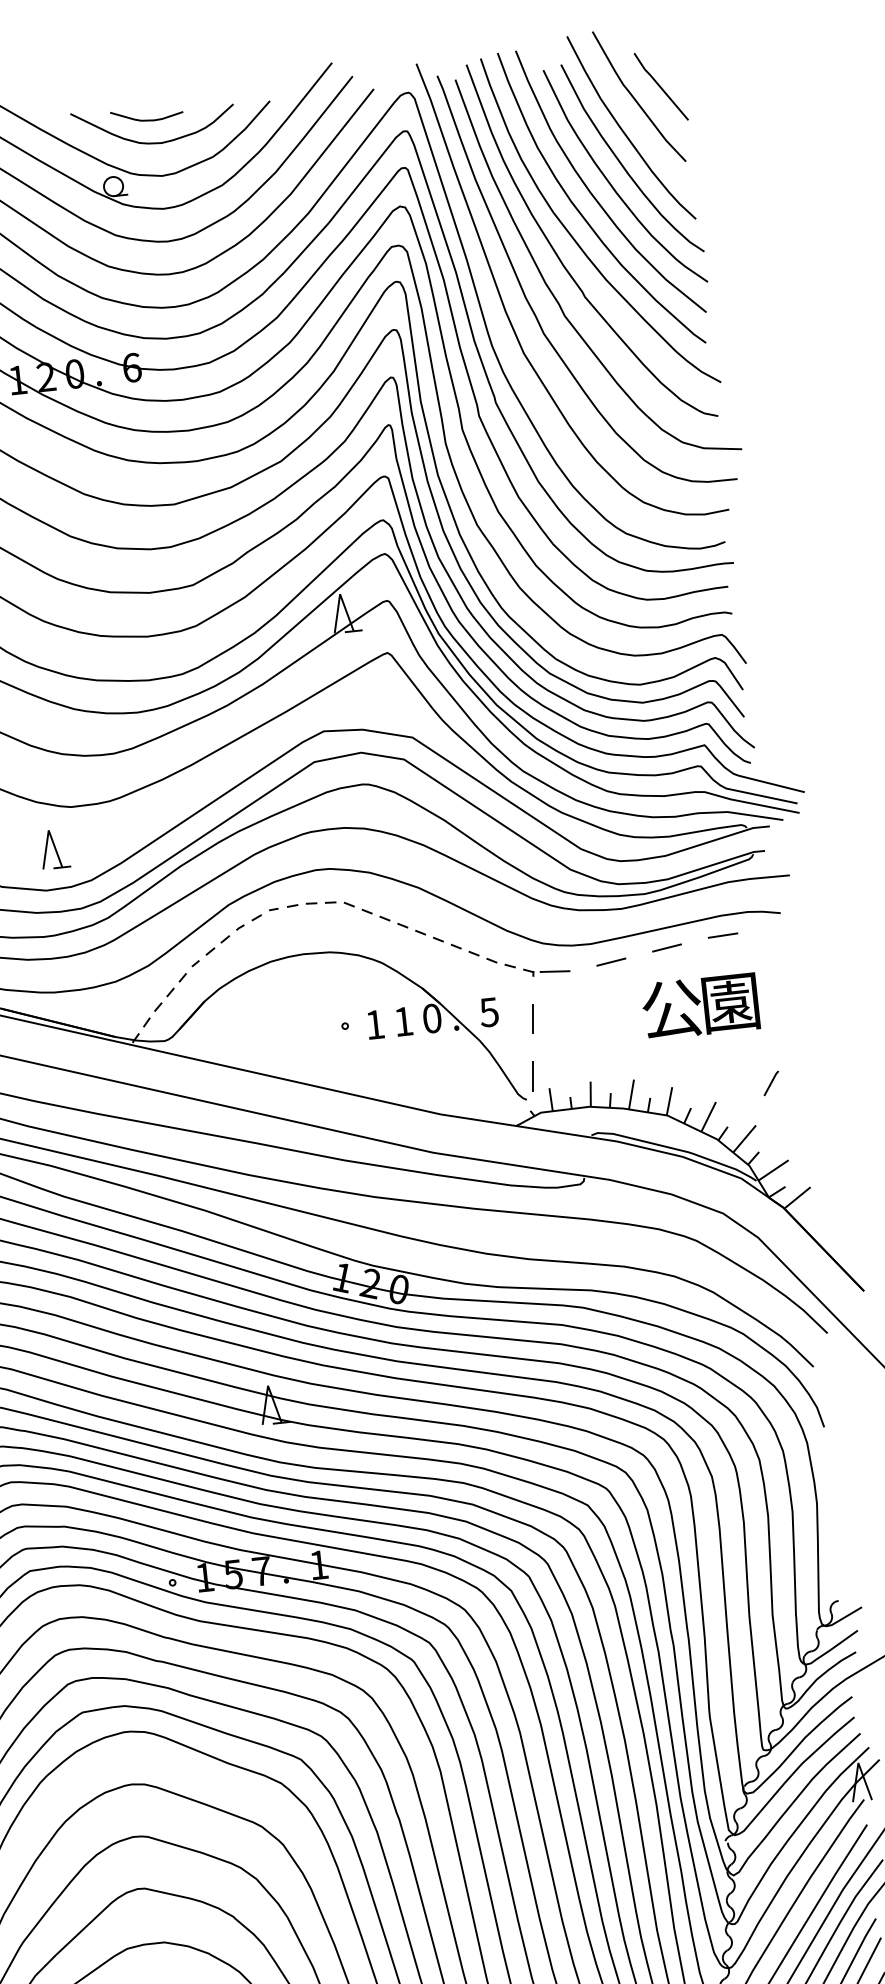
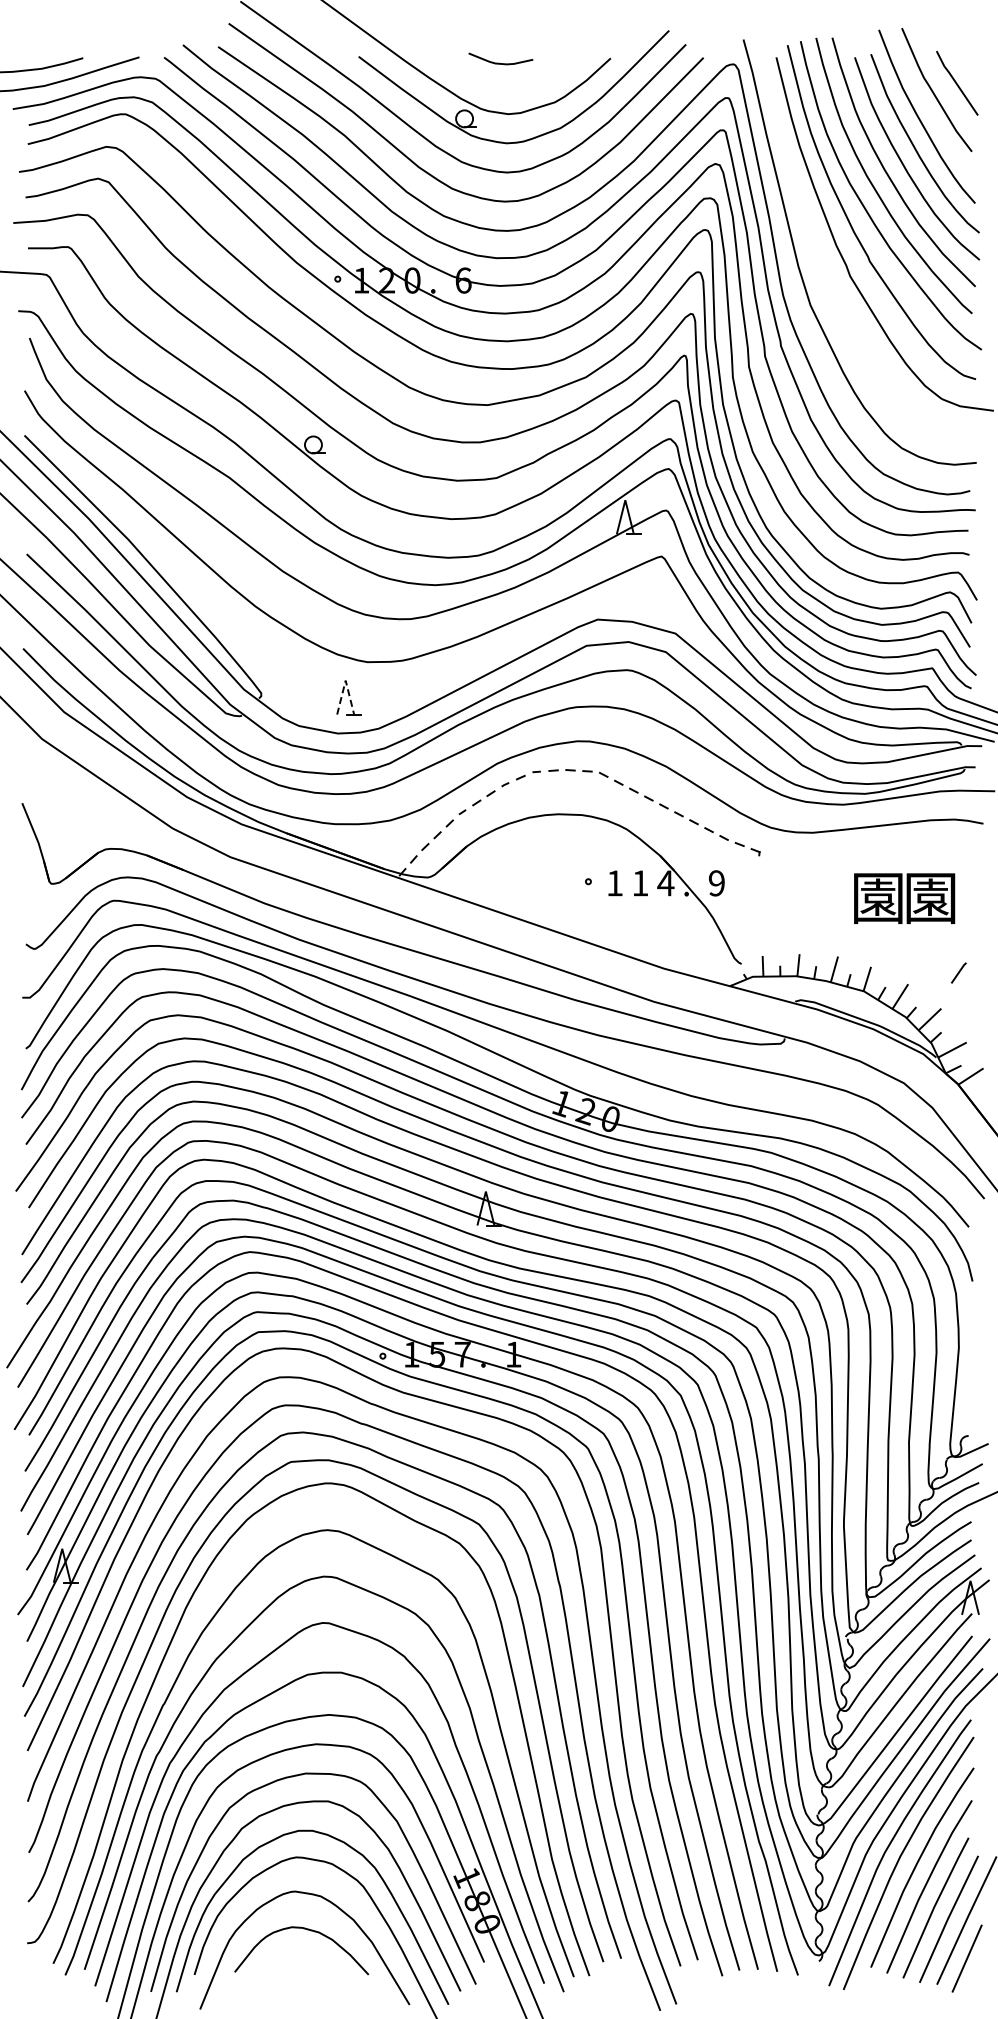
curve: (155, 141) -> (505, 83), removed
curve: (532, 307) -> (822, 265), removed
line: (48, 830) -> (345, 680), solid -> dashed
line: (723, 935) -> (930, 837), removed
line: (666, 947) -> (879, 843), removed
line: (611, 961) -> (829, 850), removed
line: (554, 971) -> (778, 853), removed
text: (672, 1008) -> (878, 897), 公 -> 園
text: (488, 1012) -> (716, 883), 5 -> 9
text: (431, 1018) -> (665, 883), 0 -> 4
line: (532, 1019) -> (754, 893), removed
line: (533, 1075) -> (749, 943), removed

